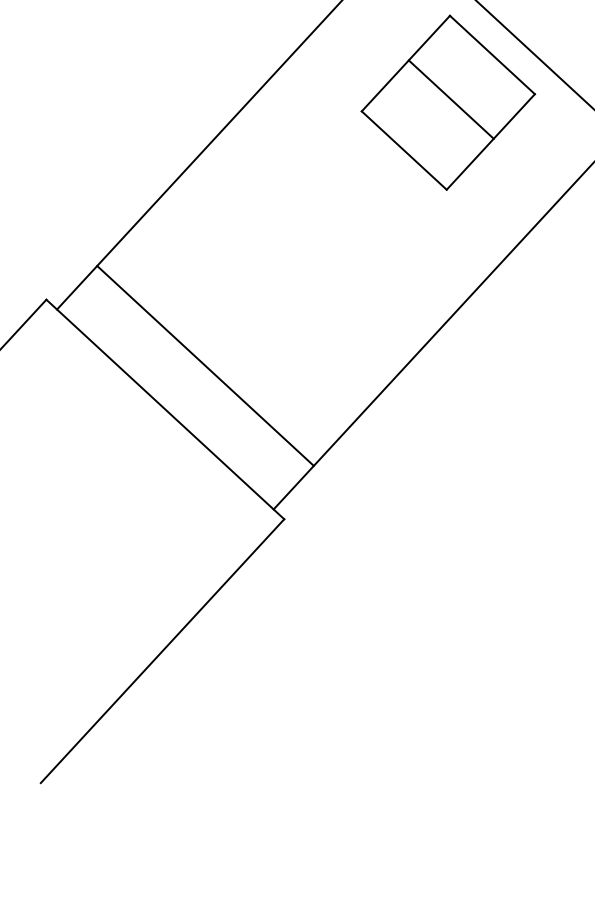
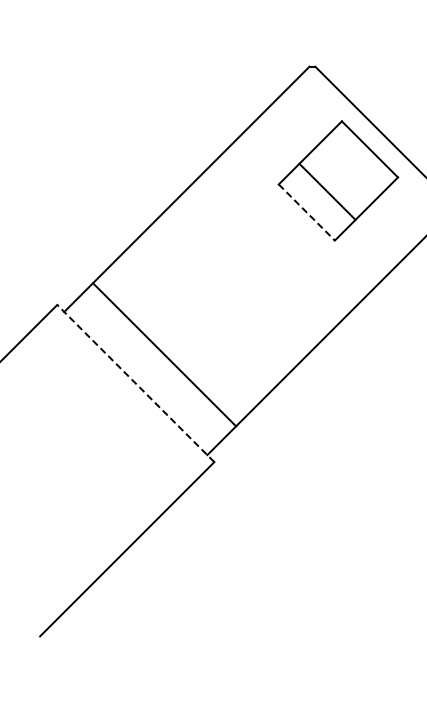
line: (451, 99) -> (327, 191), moved
line: (403, 150) -> (306, 212), solid -> dashed
line: (164, 409) -> (135, 383), solid -> dashed

